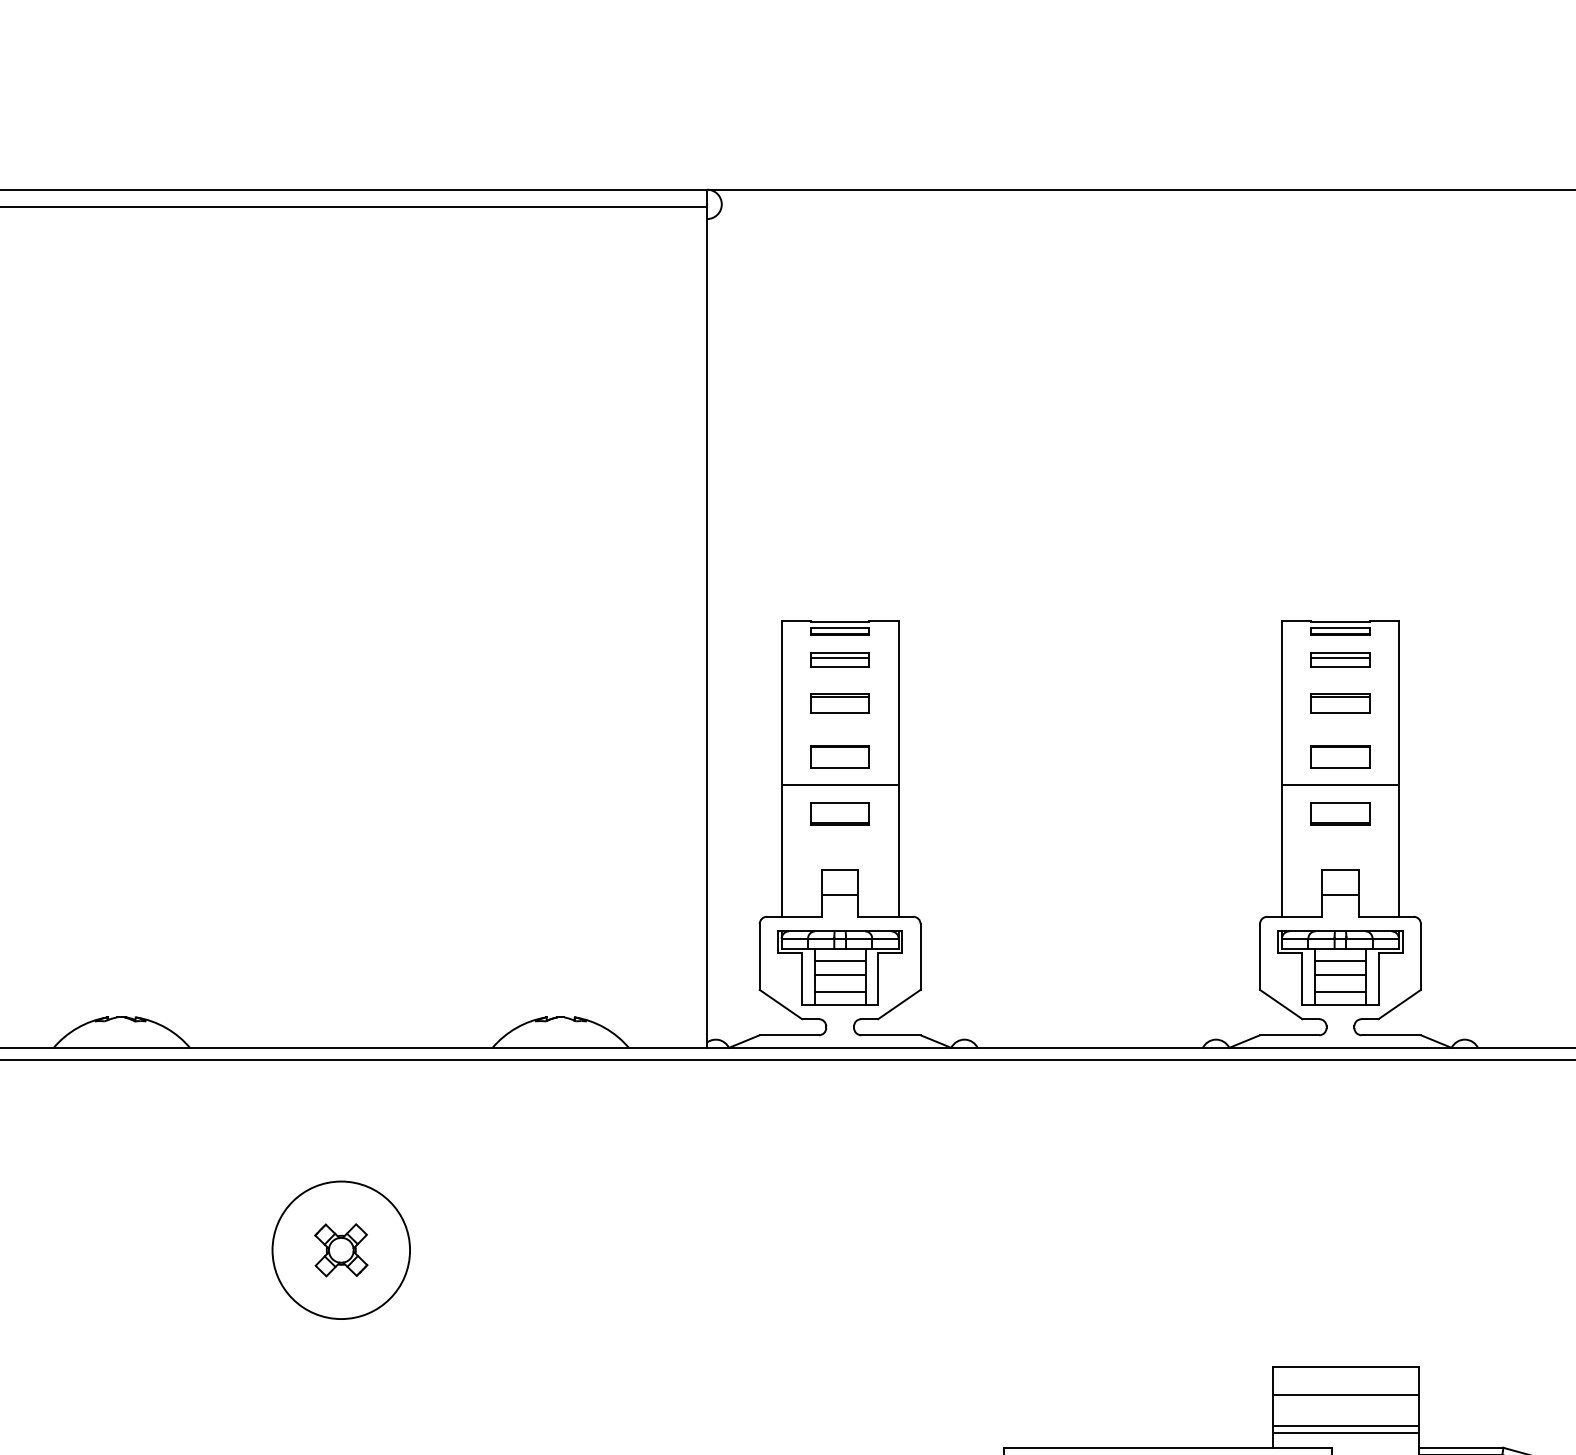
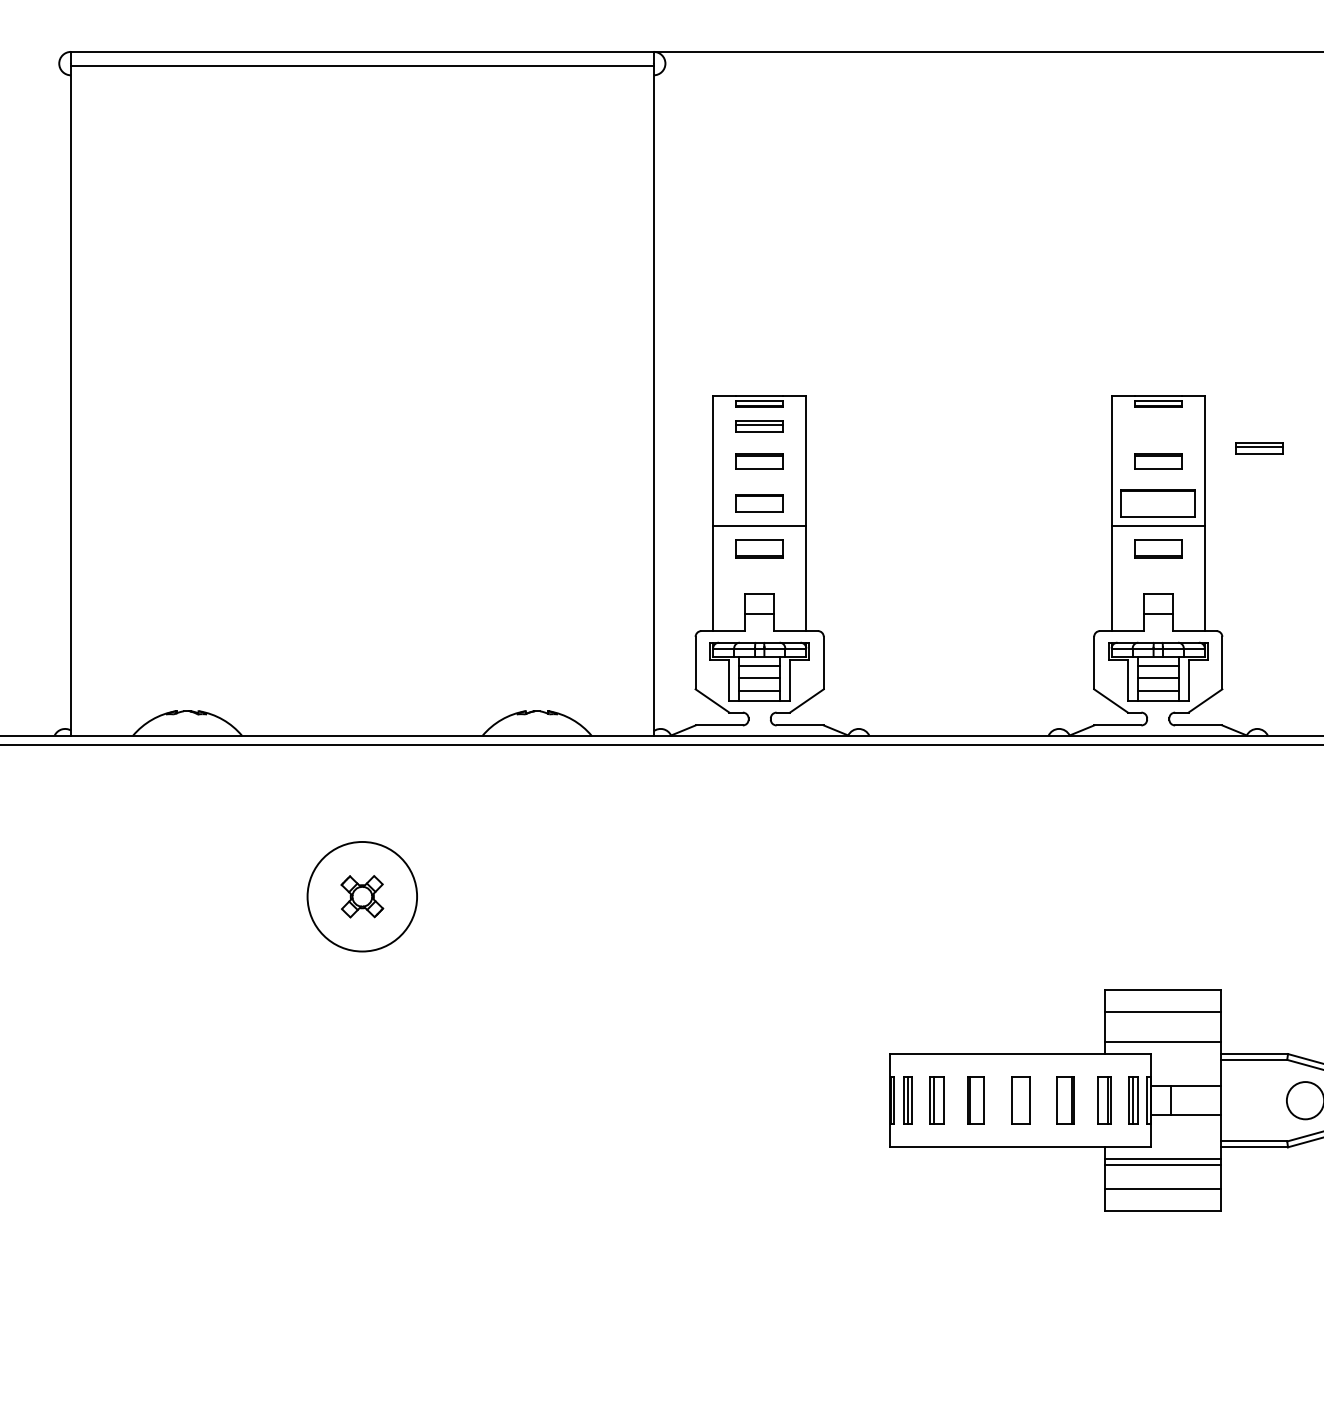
part: (1340, 659) -> (1259, 448), moved
part: (1340, 756) -> (1158, 503), size x1.6
line: (1345, 1425) -> (1162, 1036), removed

